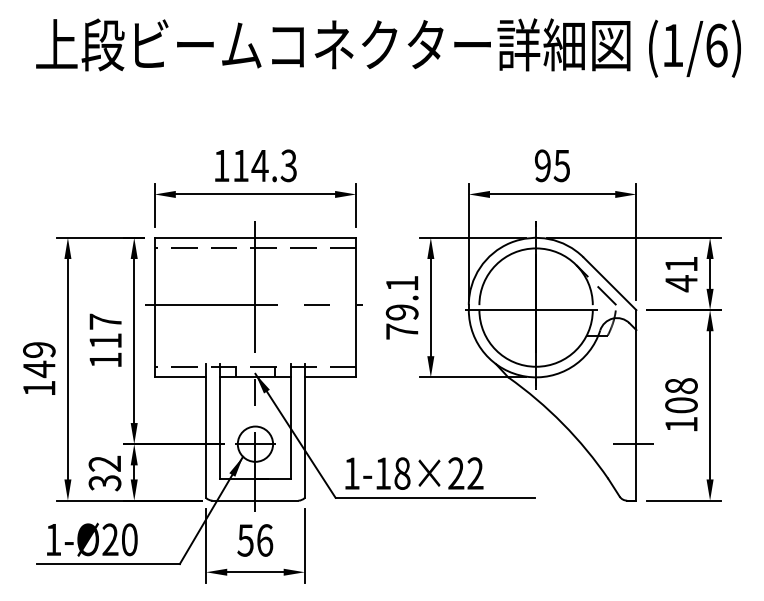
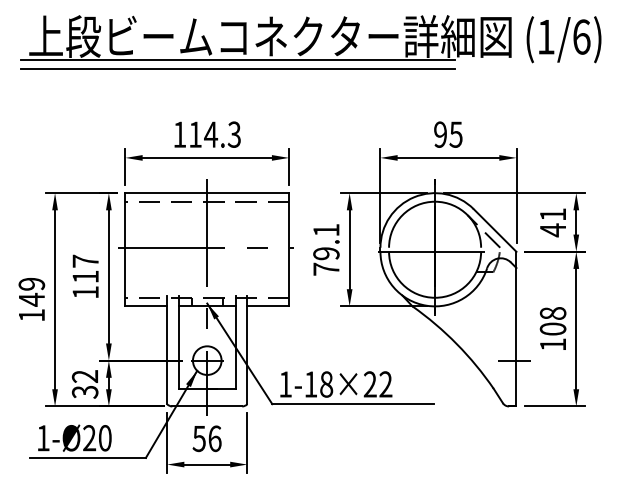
line: (293, 73) -> (238, 59), added
line: (293, 84) -> (238, 68), added

